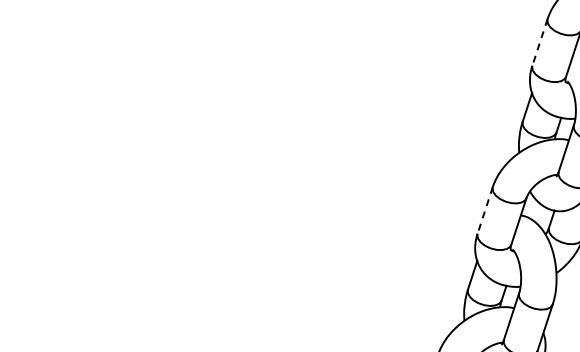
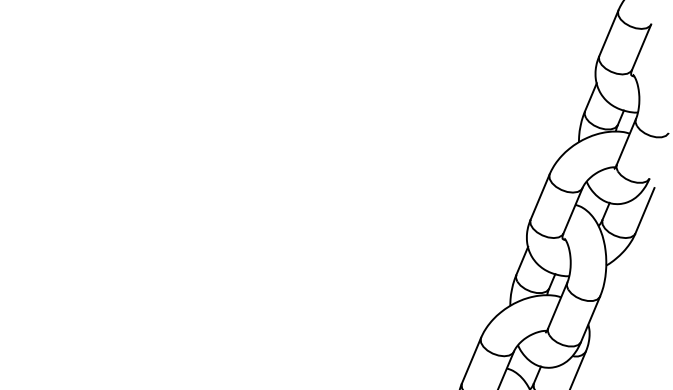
line: (539, 42) -> (608, 33), dashed -> solid
line: (485, 210) -> (540, 197), dashed -> solid

